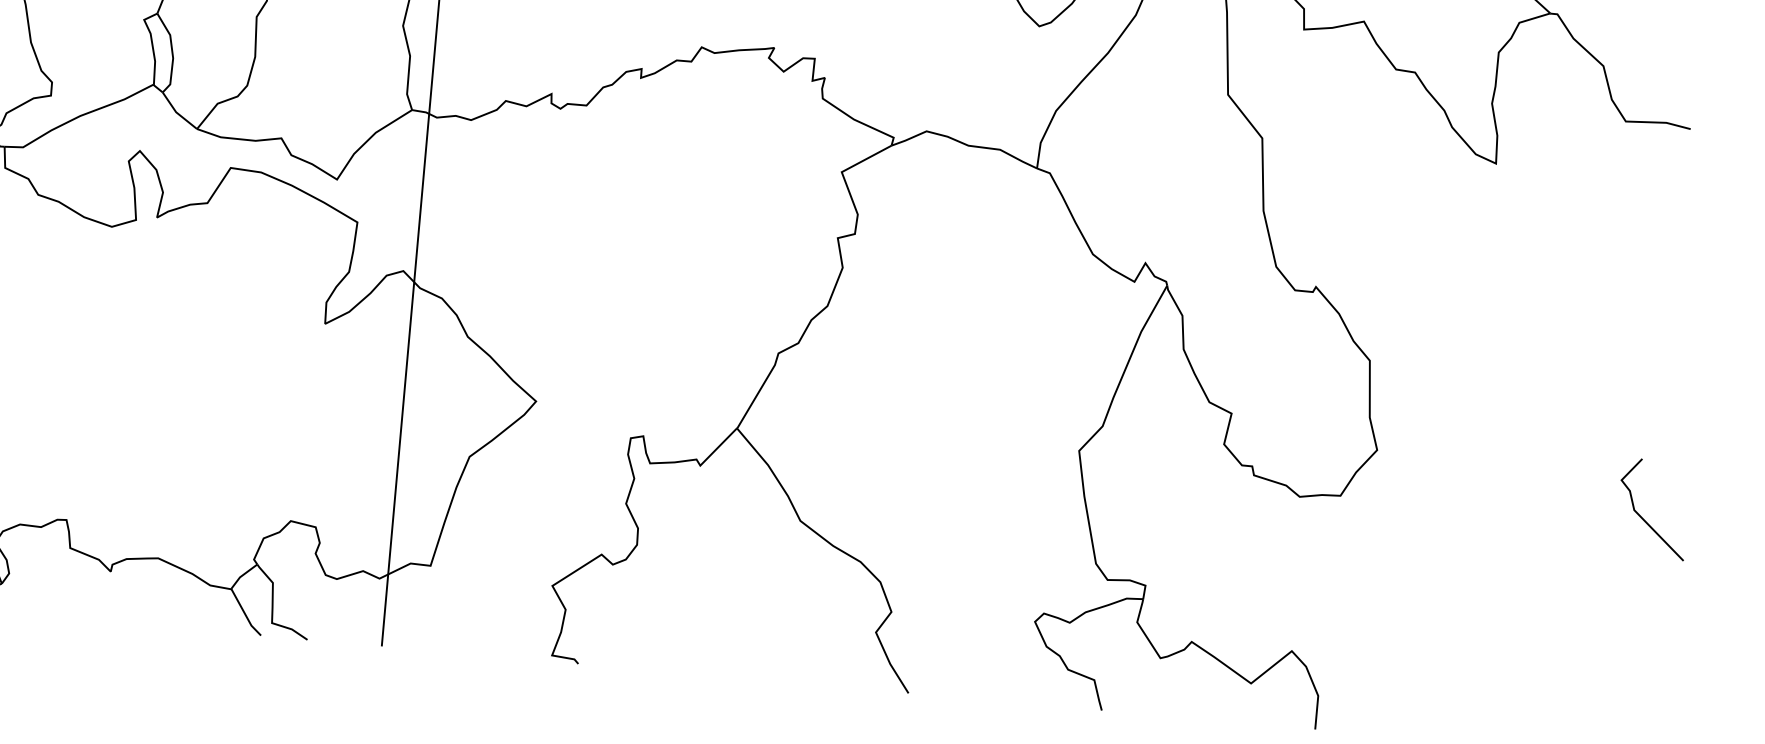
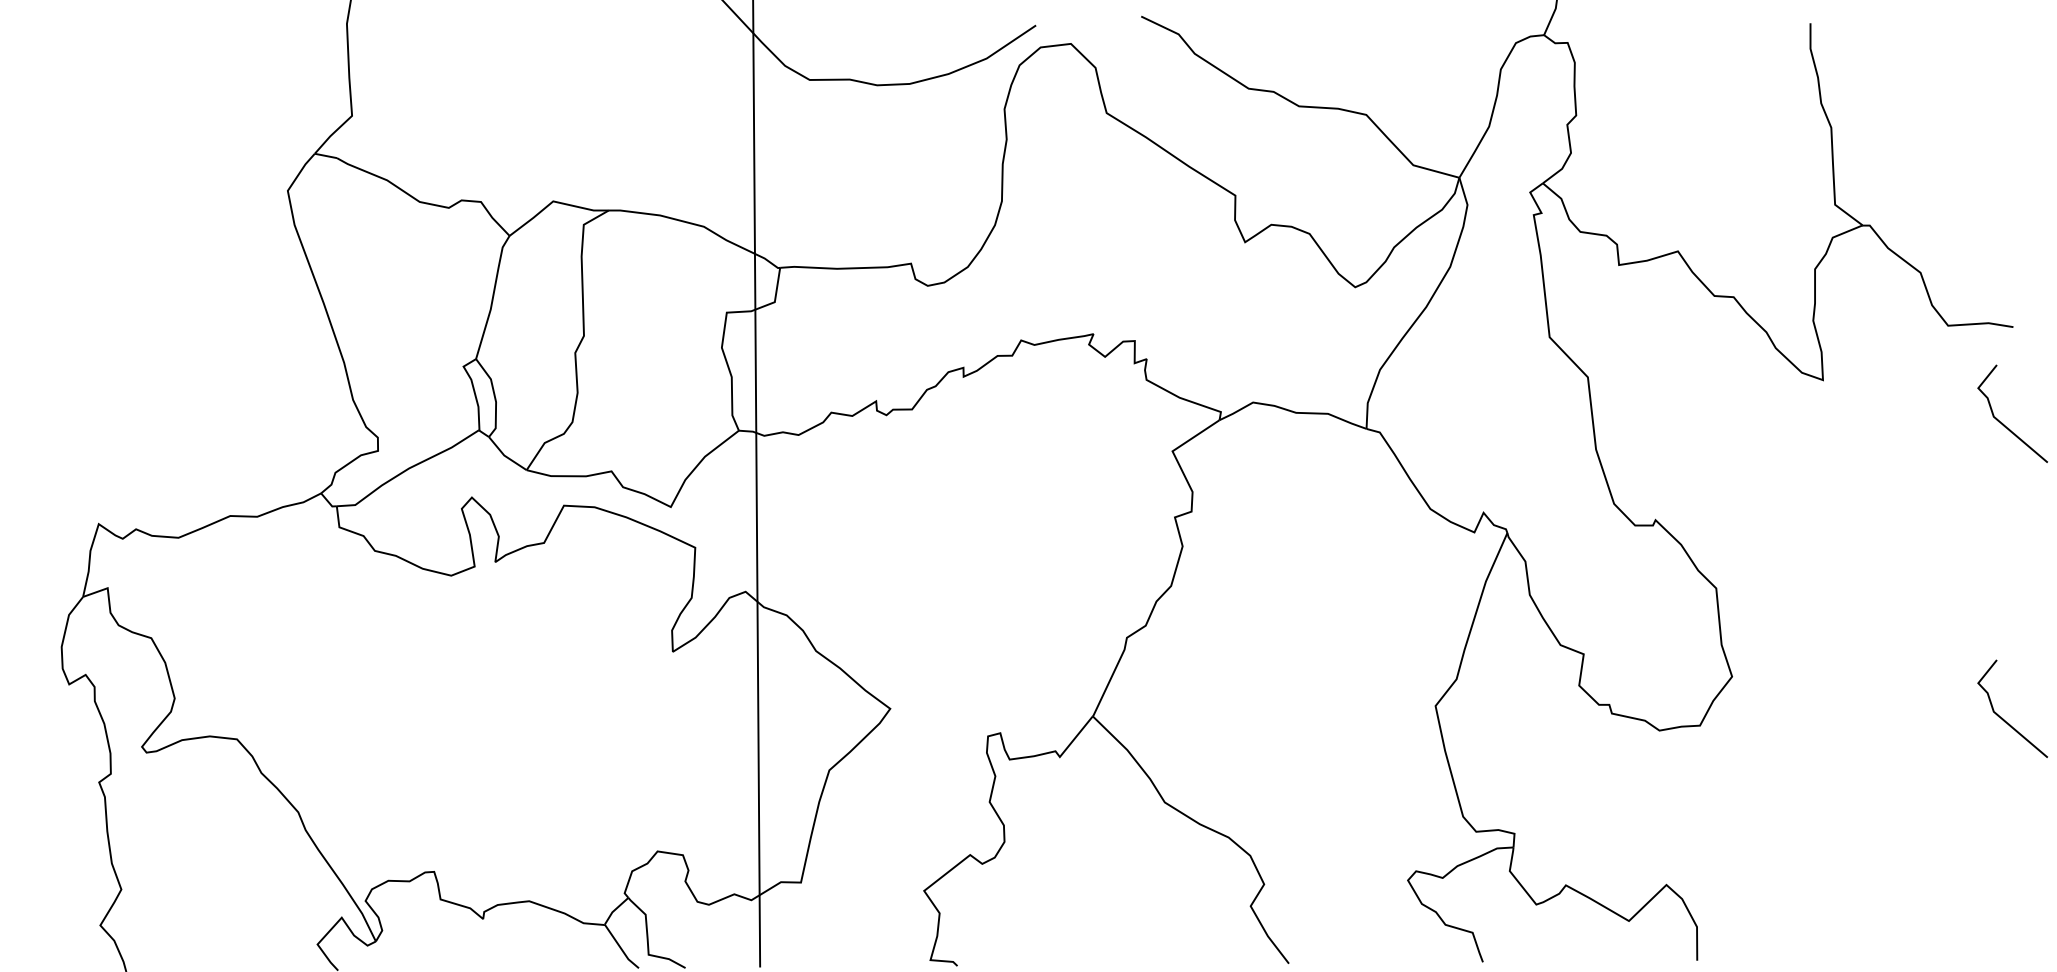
line: (1670, 223) -> (2002, 422), added

